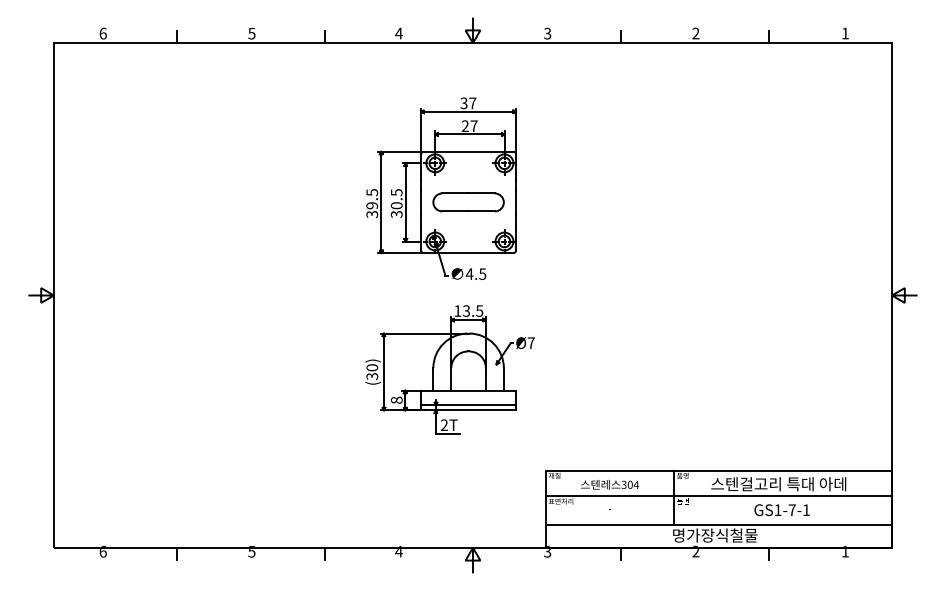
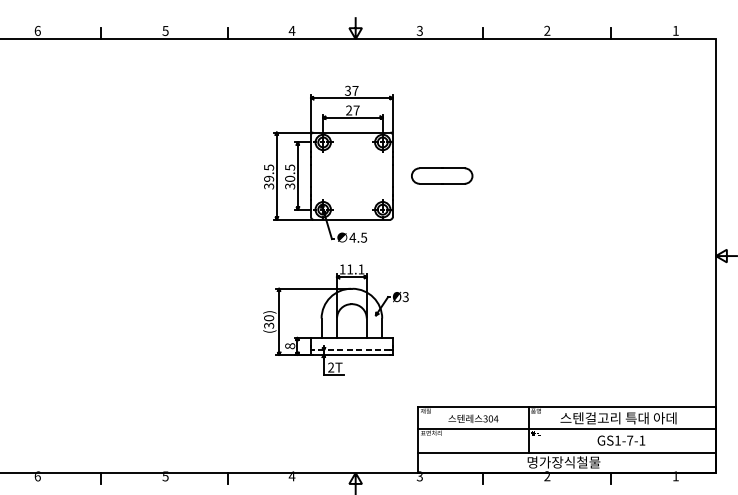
part: (468, 202) -> (442, 176), moved
text: (473, 310) -> (356, 268), 13.5 -> 11.1
text: (530, 343) -> (405, 297), Ø7 -> Ø3
line: (468, 405) -> (351, 350), solid -> dashed

